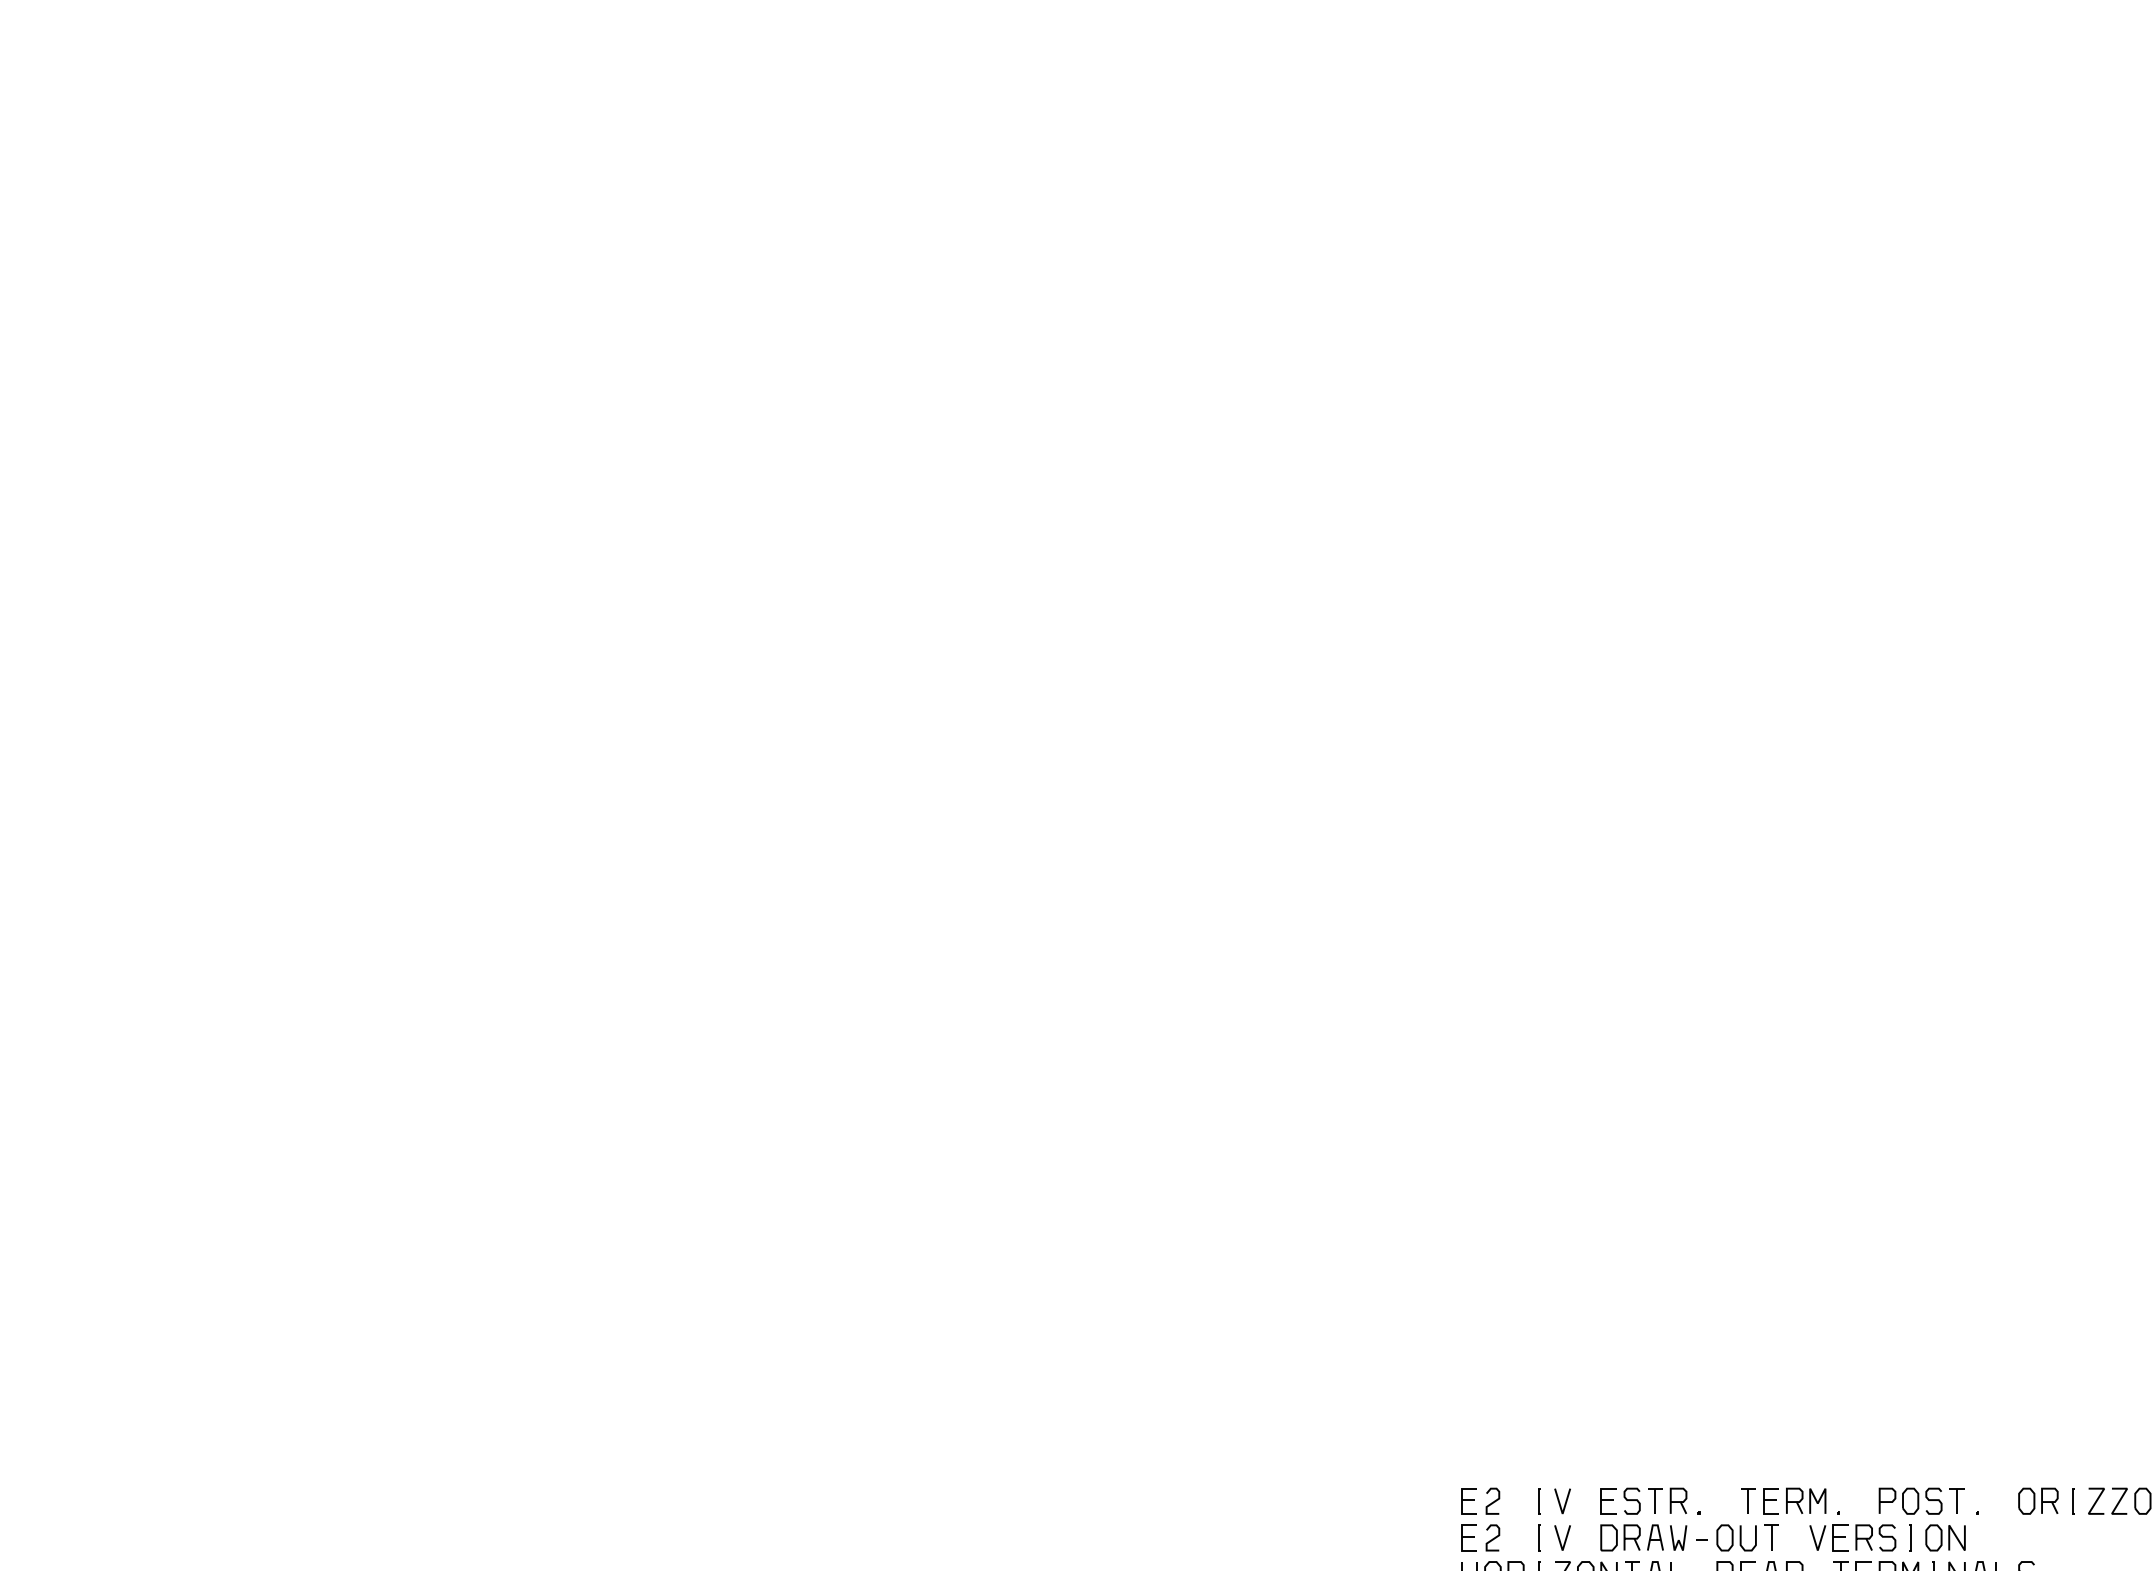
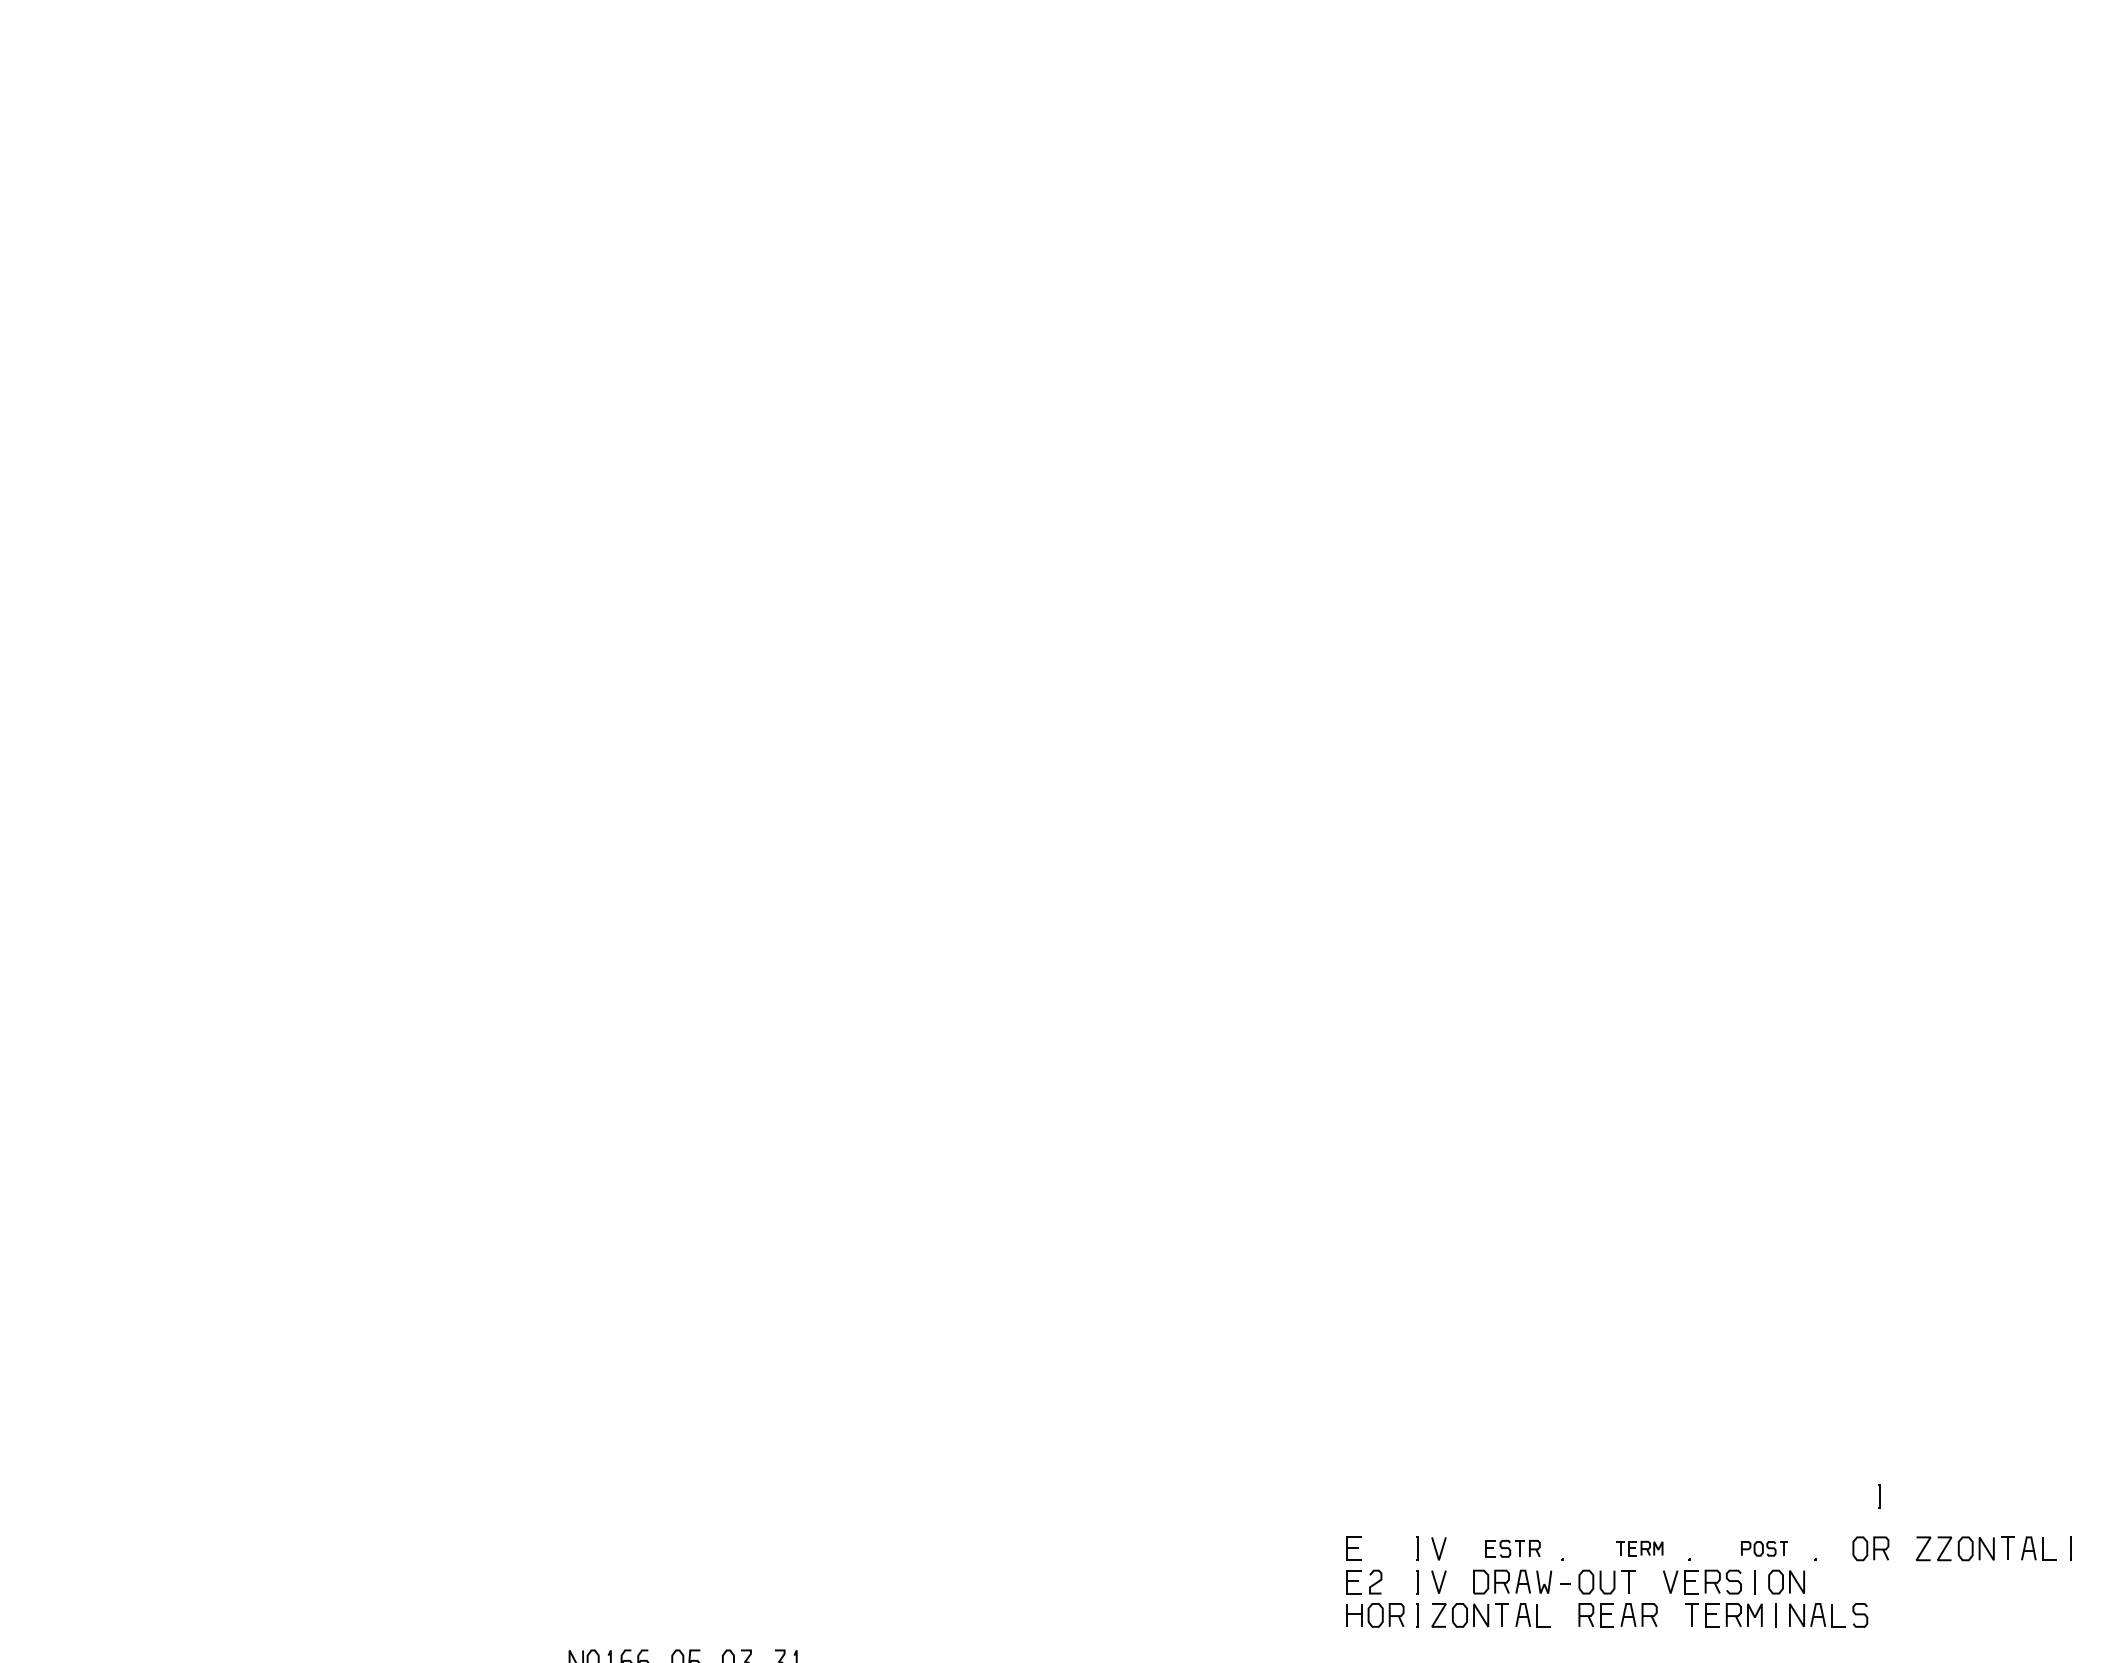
curve: (1493, 1500) -> (1376, 1548), removed
part: (1643, 1500) -> (1512, 1548), size x0.7
part: (1783, 1500) -> (1639, 1548), size x0.6
part: (1921, 1500) -> (1764, 1548), size x0.6
line: (2073, 1500) -> (1879, 1496), moved

